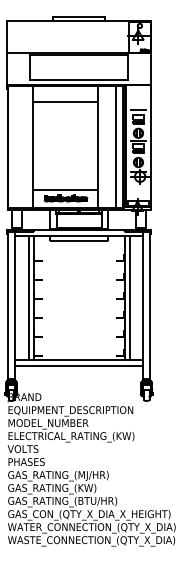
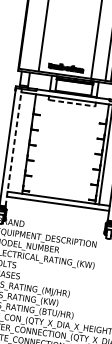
line: (65, 190) -> (66, 61), removed
line: (79, 240) -> (72, 103), solid -> dashed
line: (28, 298) -> (25, 143), removed
line: (15, 304) -> (14, 147), solid -> dashed

